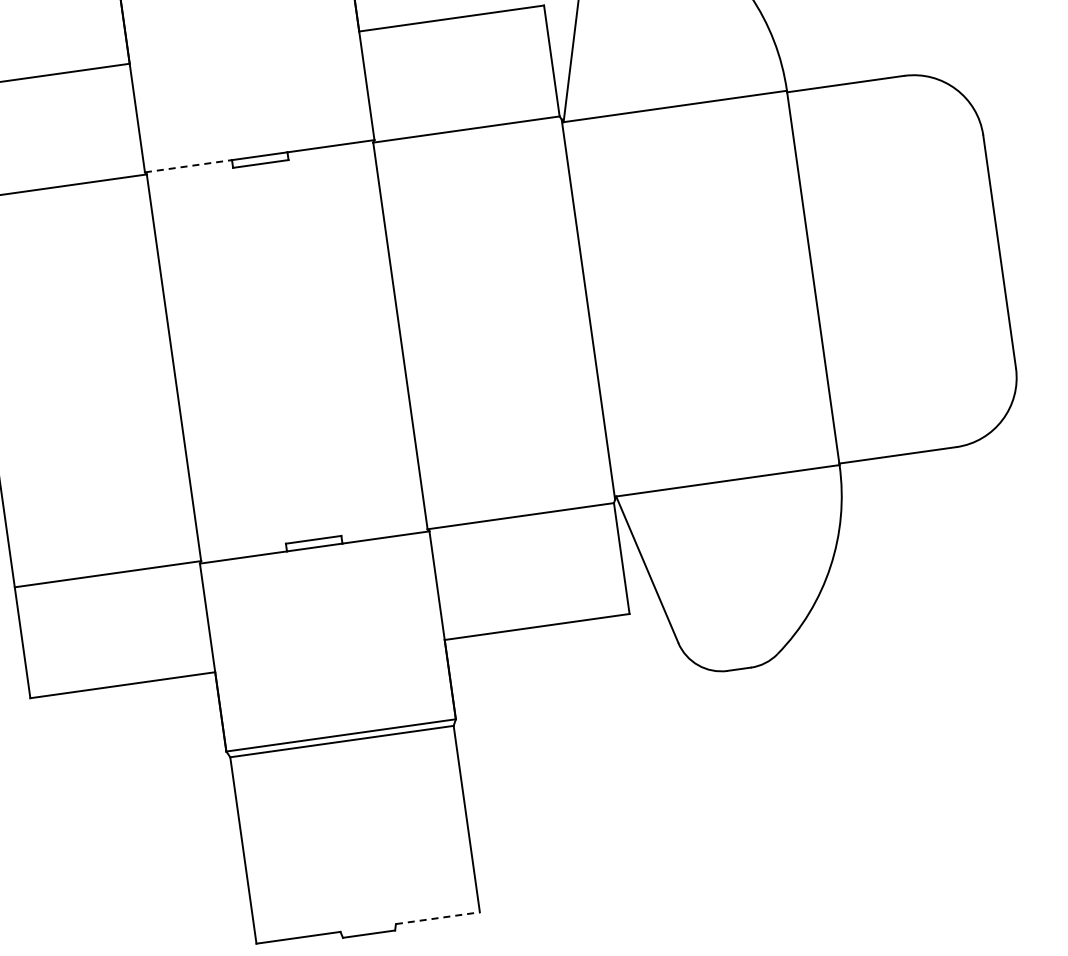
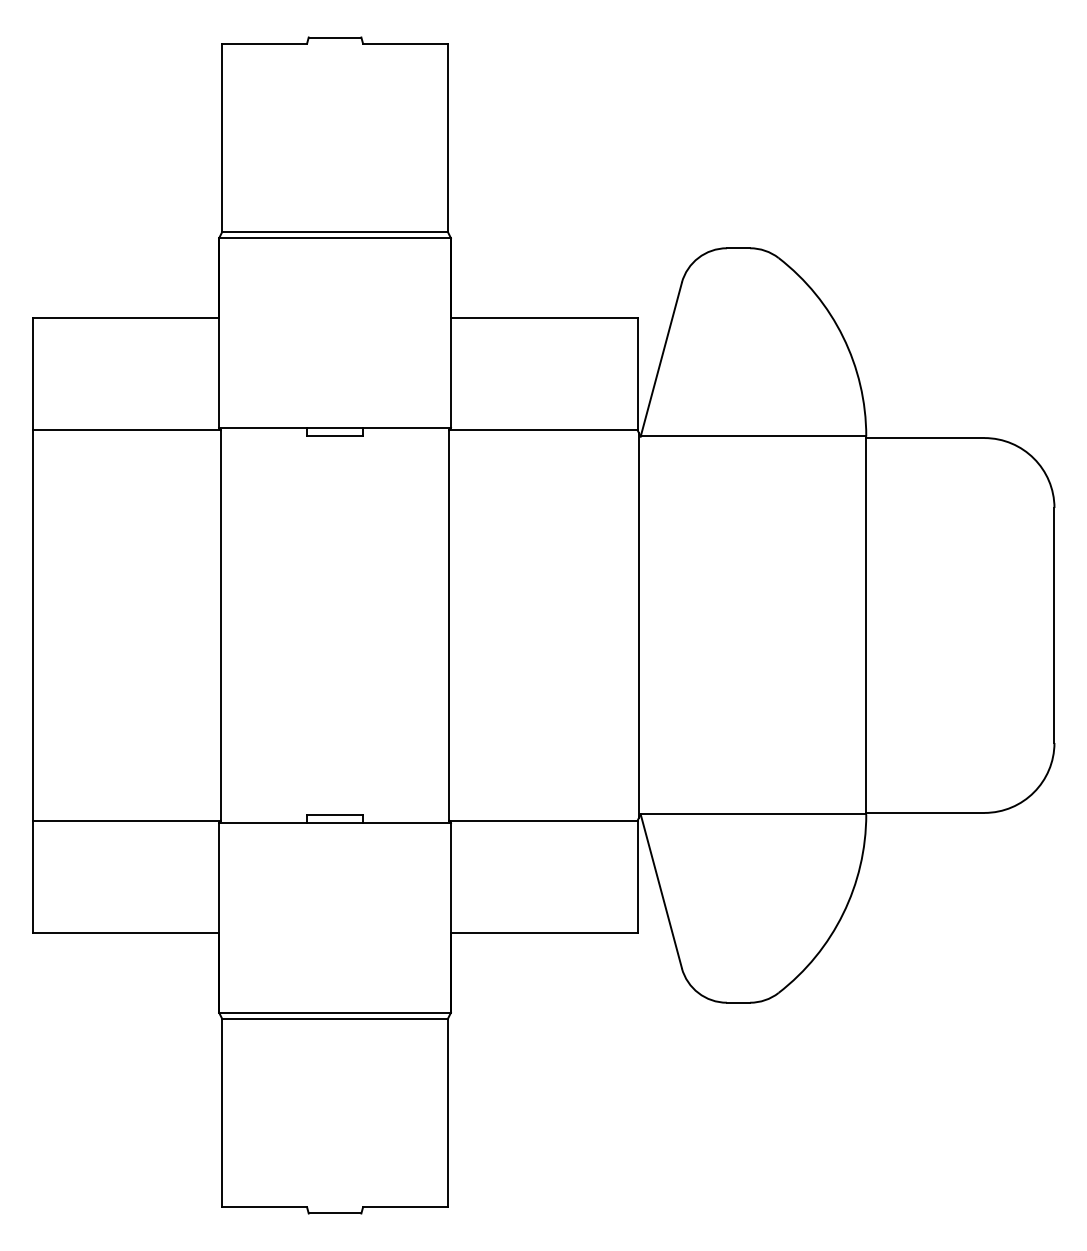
line: (188, 165) -> (263, 427), dashed -> solid
line: (437, 918) -> (405, 1207), dashed -> solid

